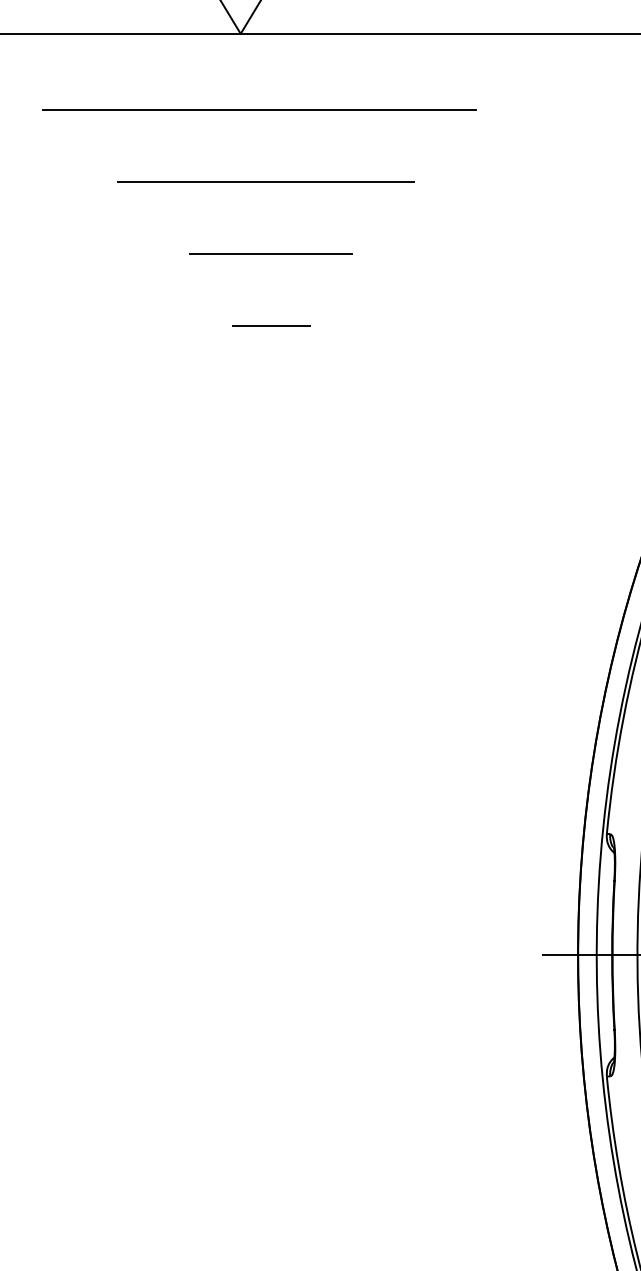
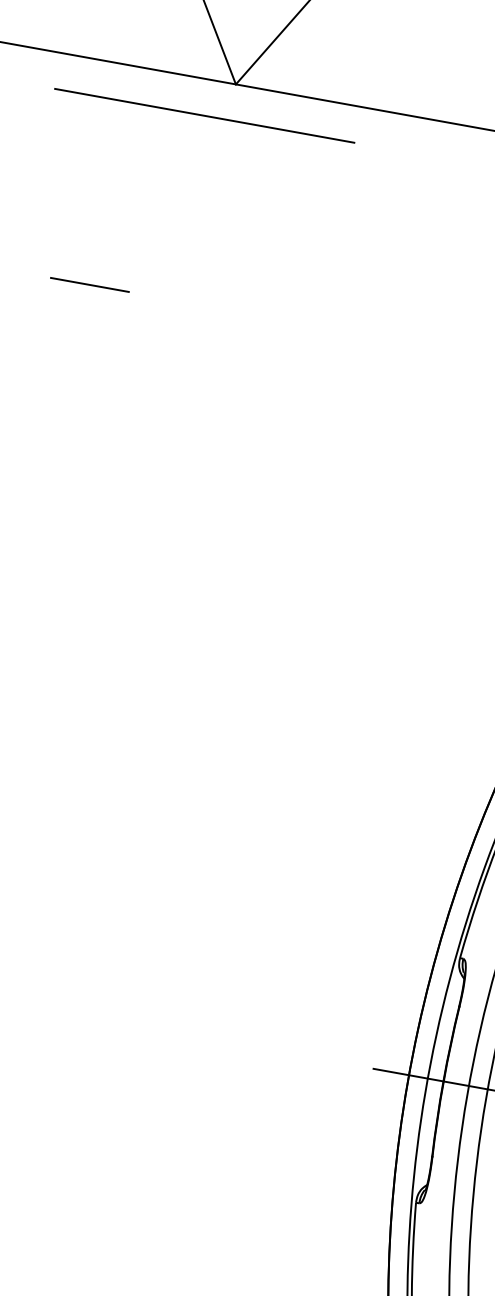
line: (258, 109) -> (240, 163), removed
line: (265, 181) -> (204, 114), moved
line: (270, 254) -> (225, 312), removed
line: (271, 325) -> (90, 284), moved

